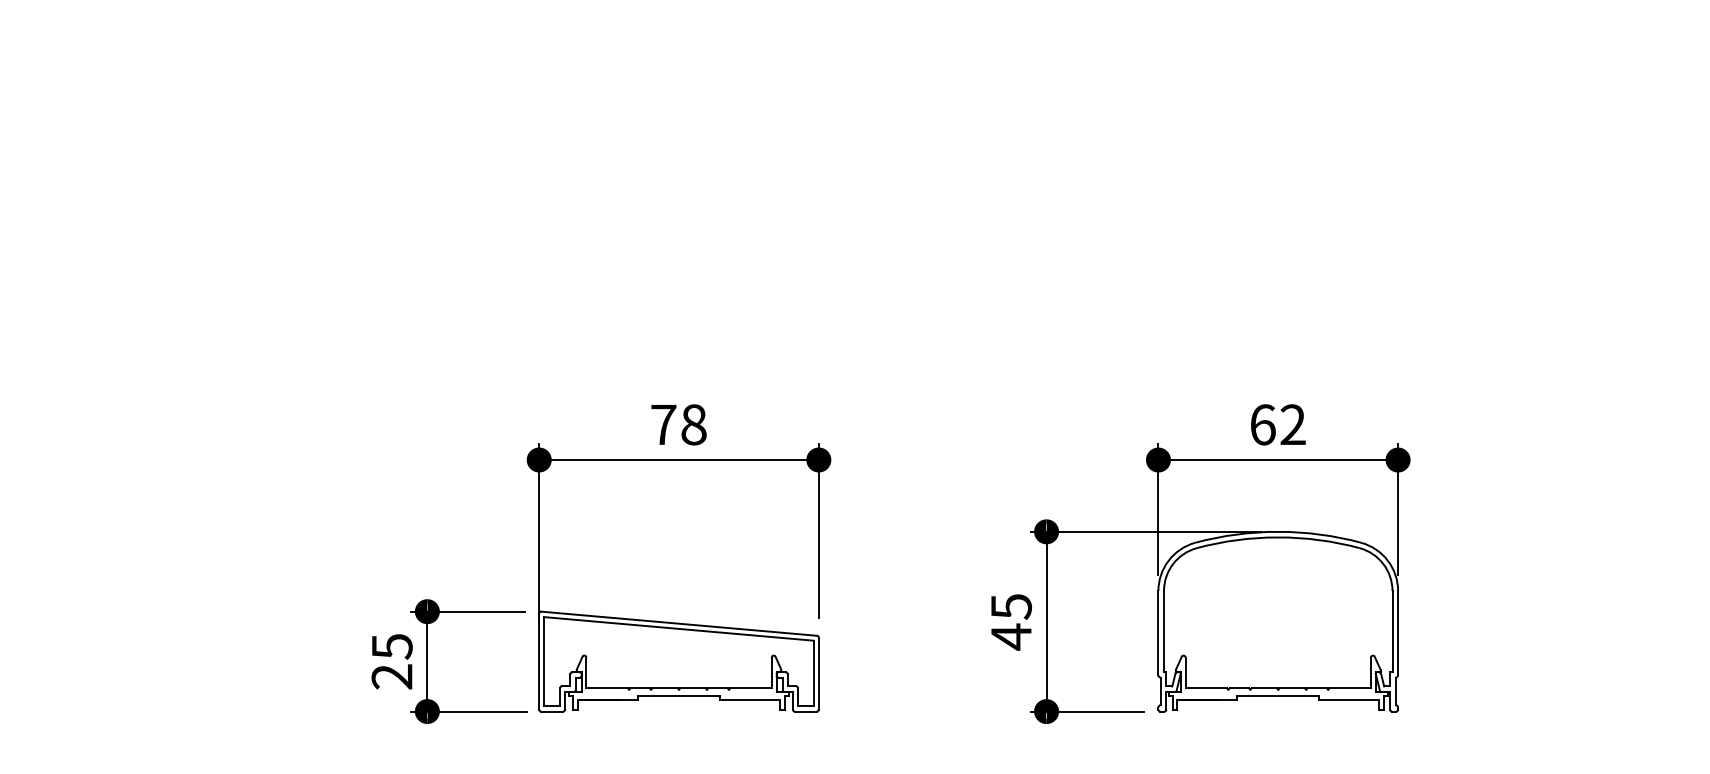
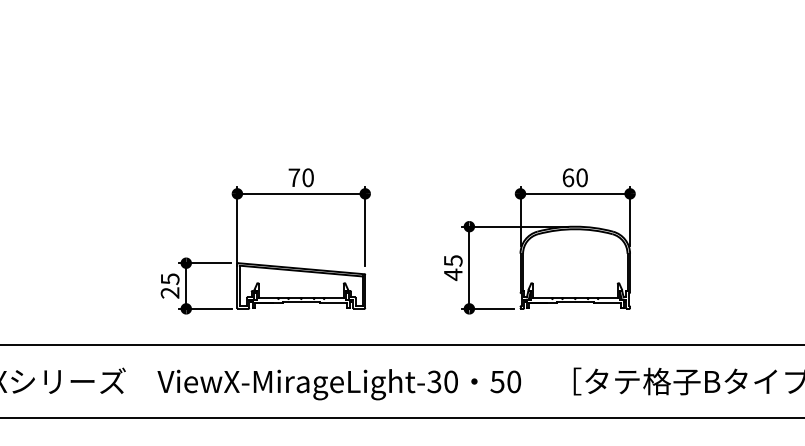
text: (692, 424) -> (307, 177), 78 -> 70
text: (1291, 424) -> (581, 177), 62 -> 60

